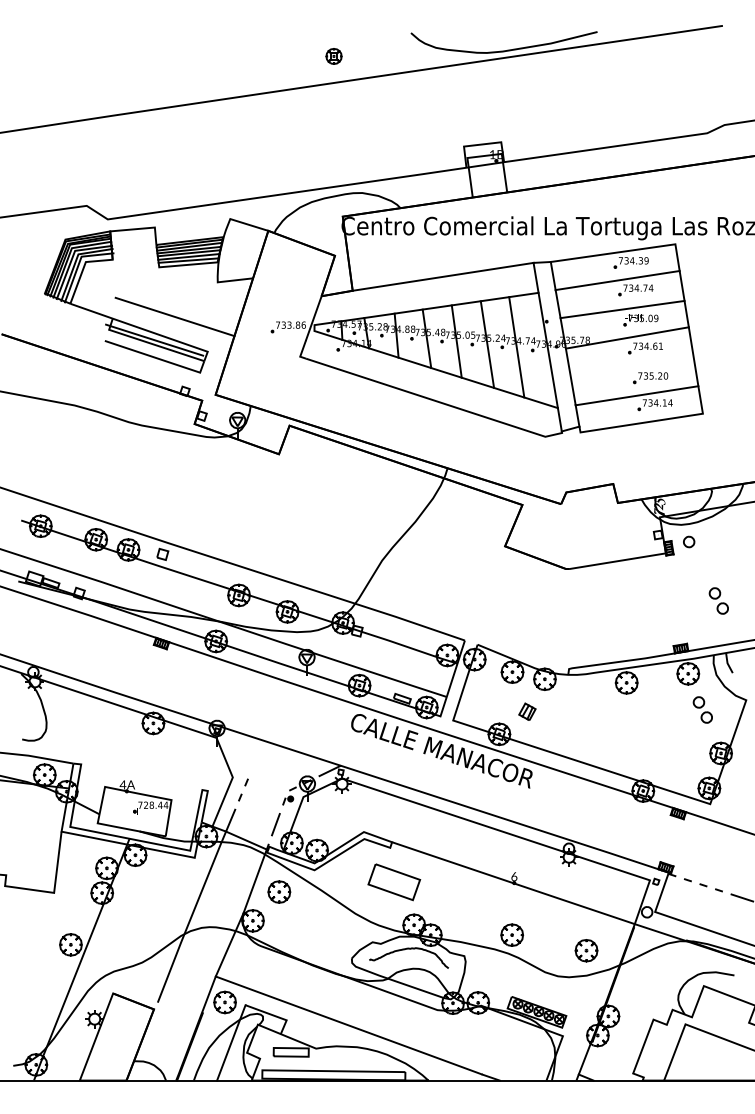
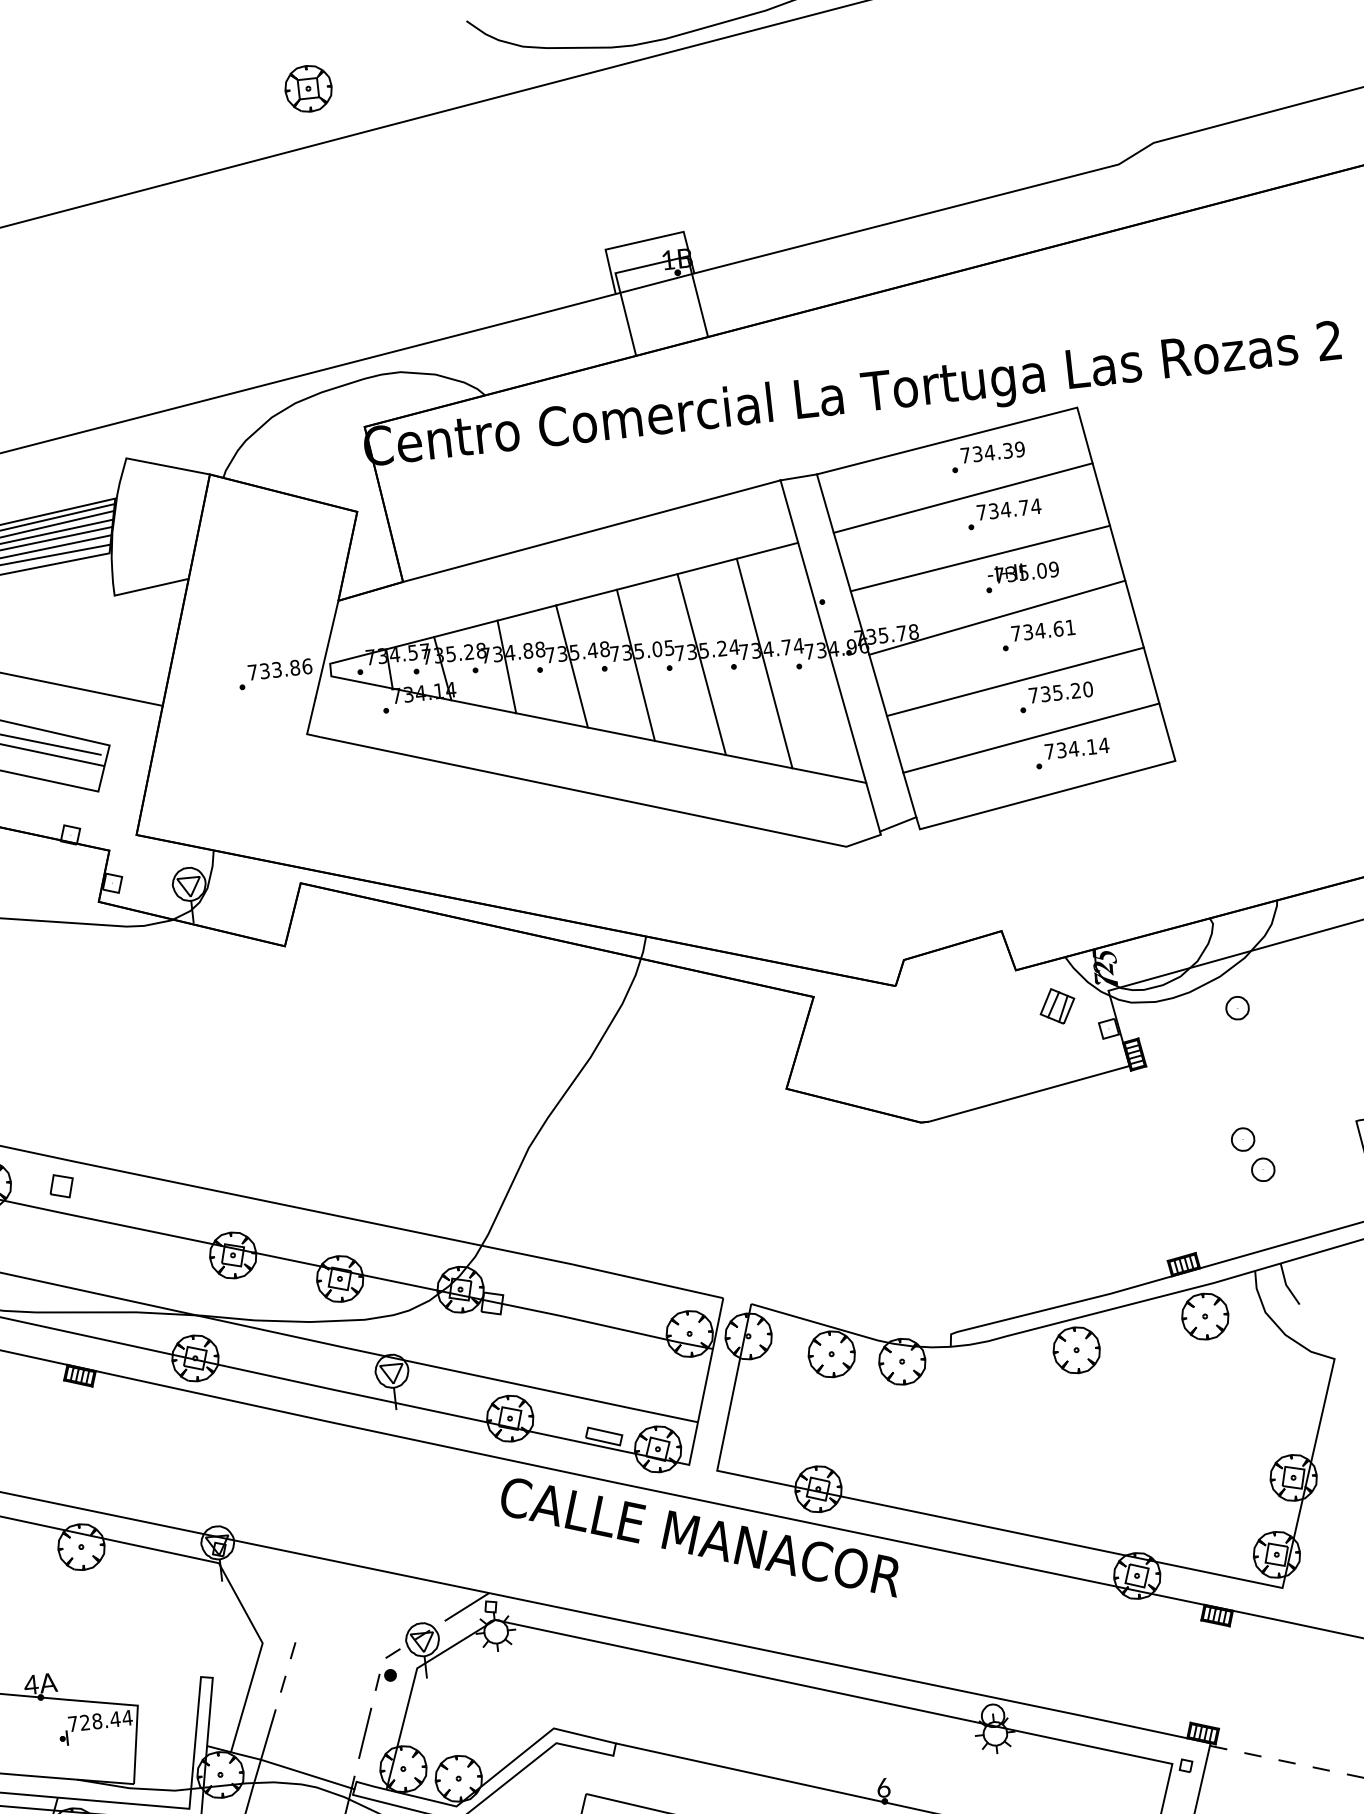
part: (333, 56) -> (307, 89), size x1.43
line: (632, 368) -> (1015, 681), added
part: (689, 541) -> (1238, 1007), moved
part: (702, 709) -> (1243, 1388), removed
part: (527, 711) -> (1057, 1005), moved

